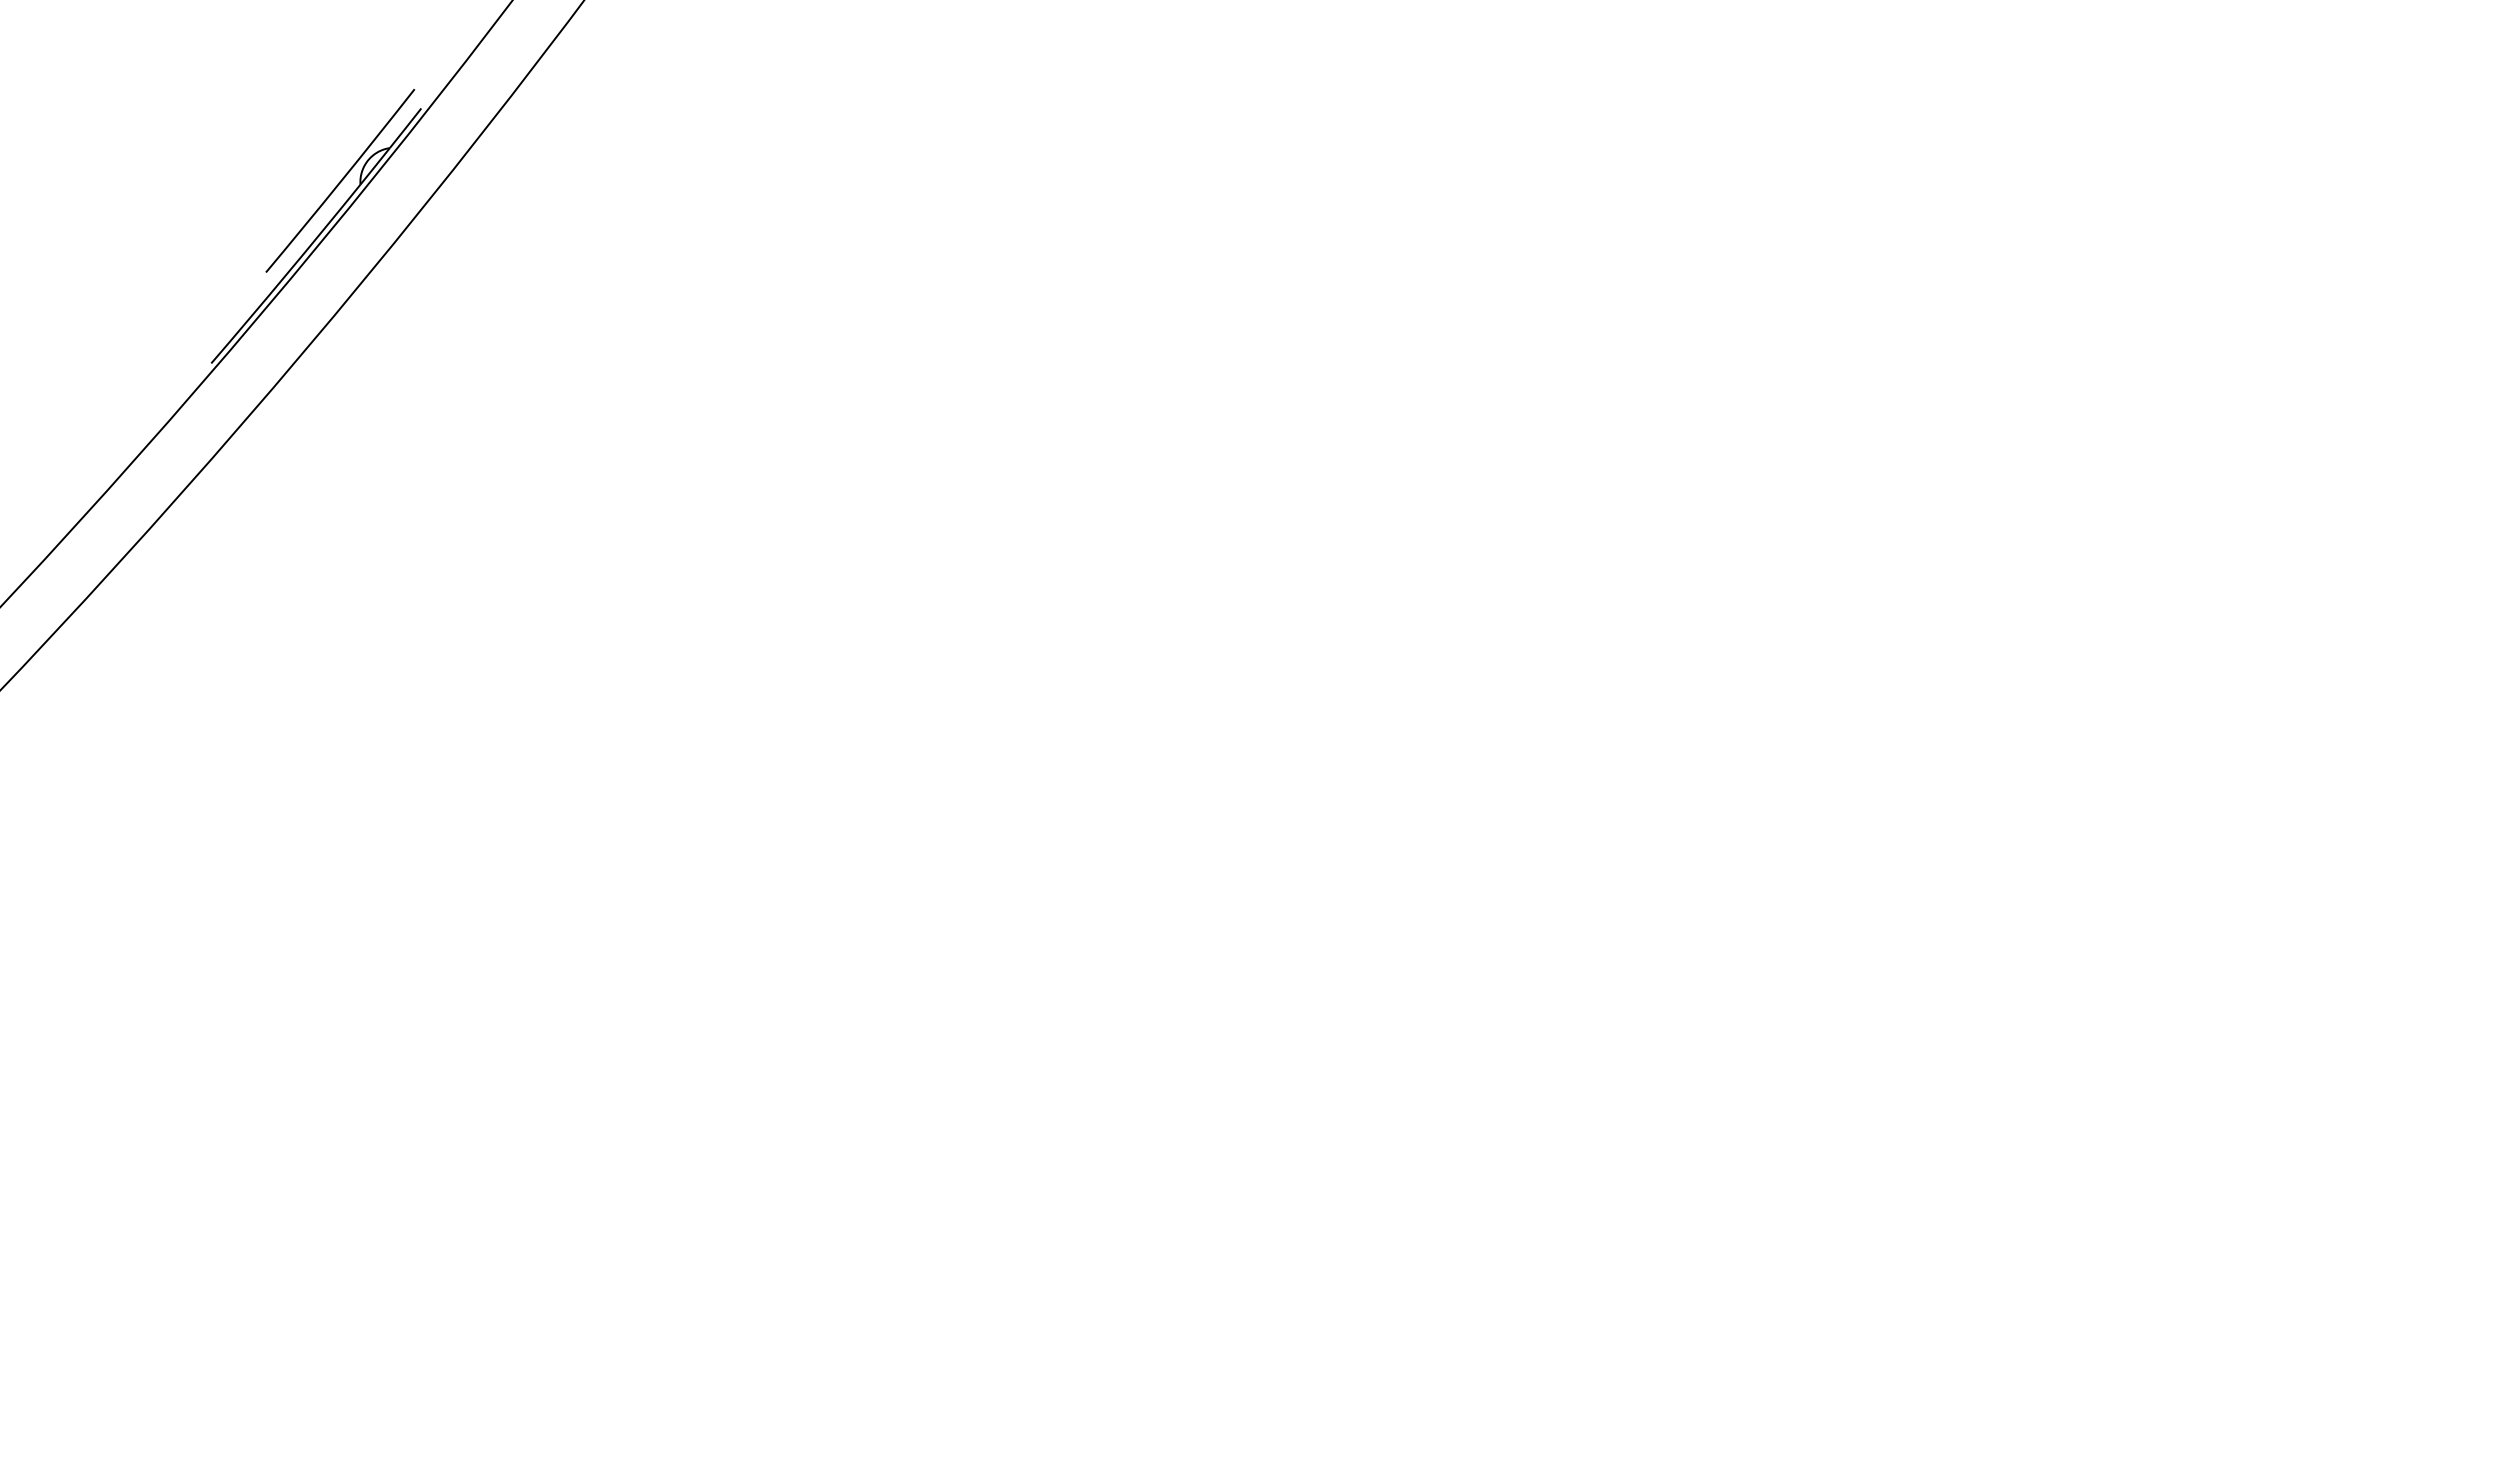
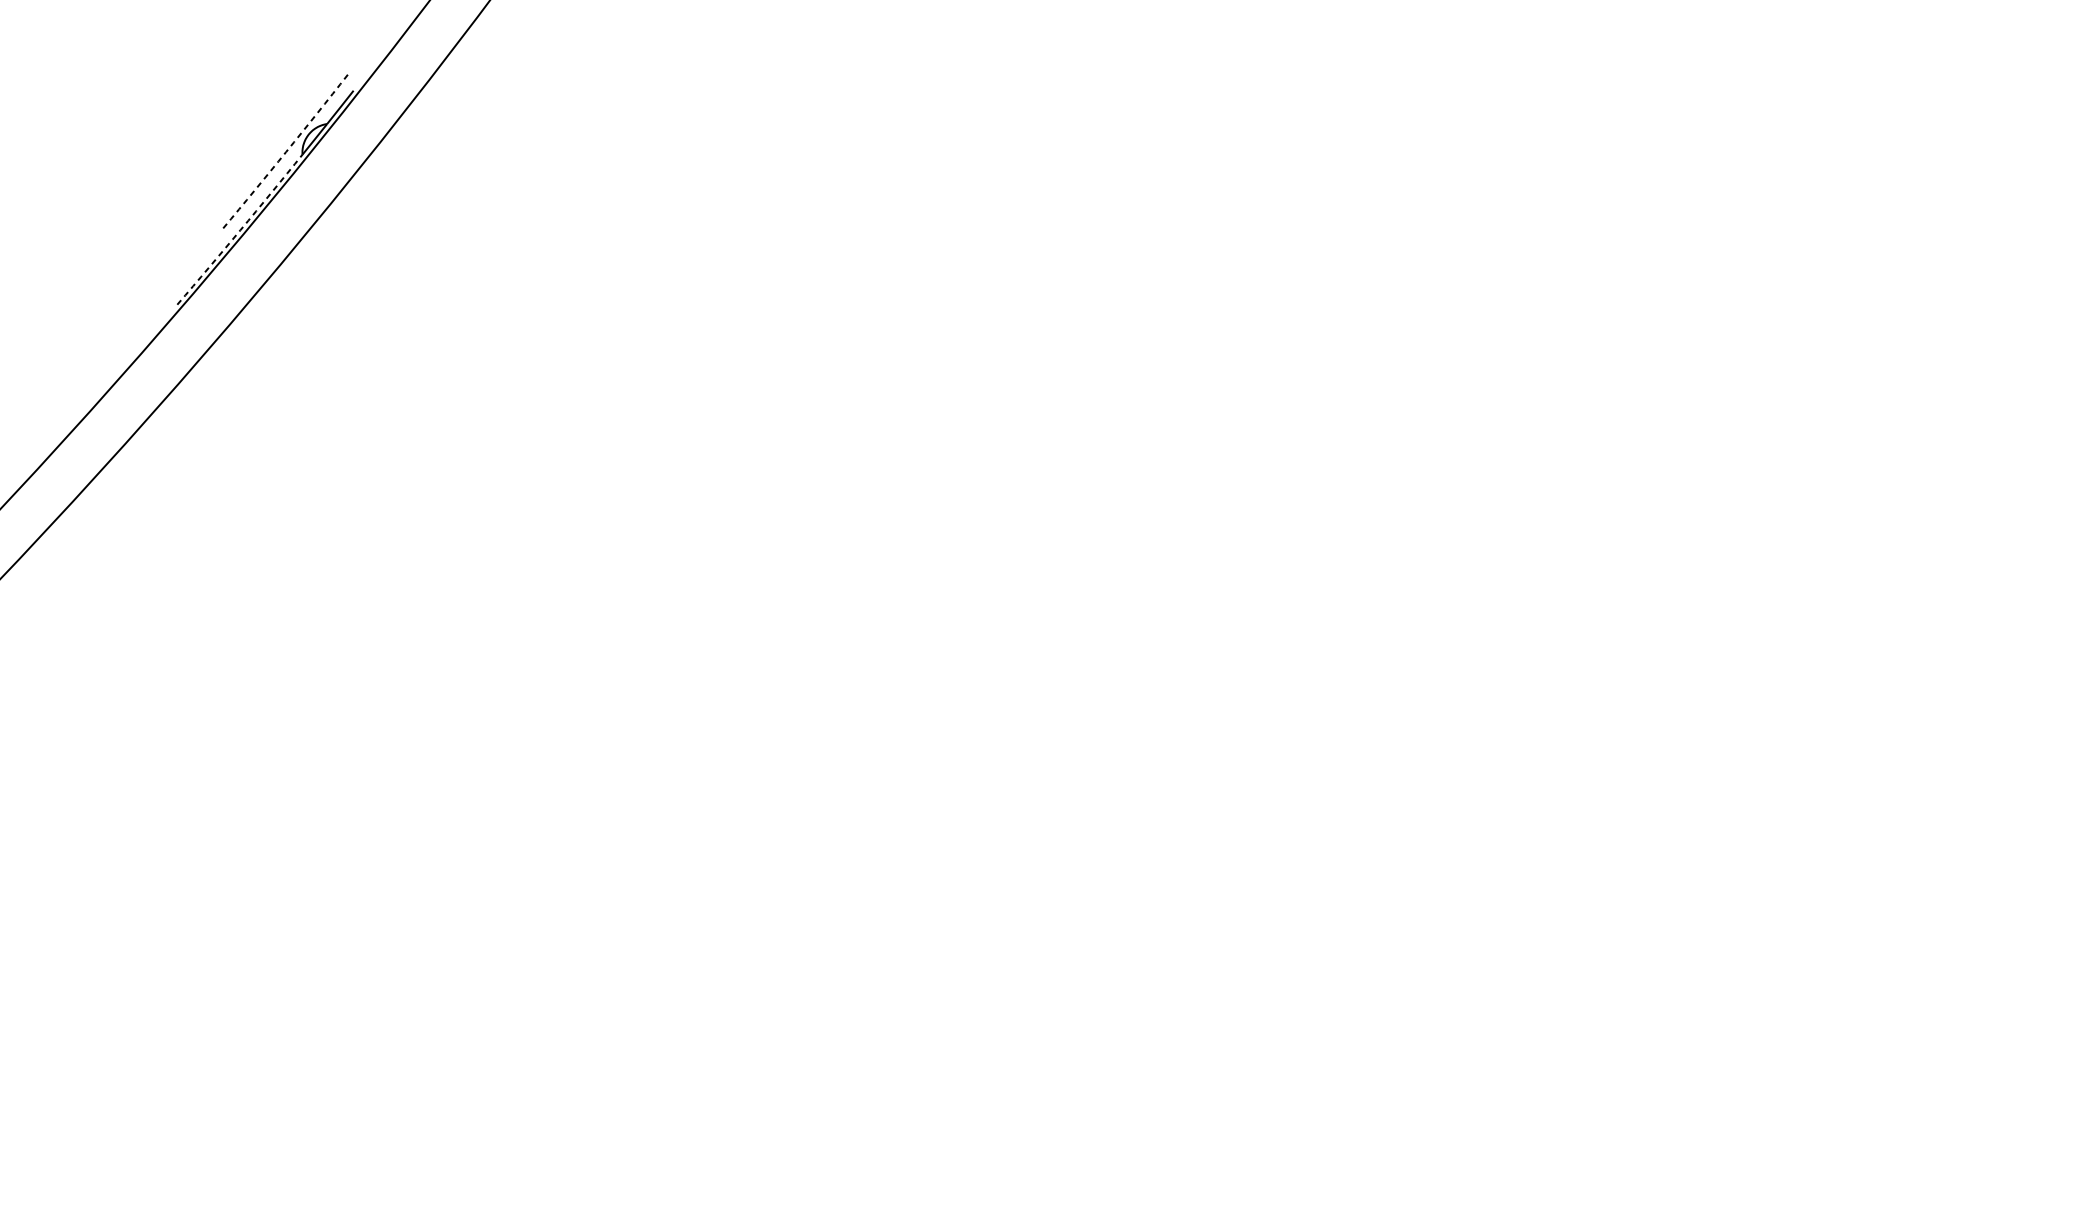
arc: (341, 181) -> (286, 152), solid -> dashed
arc: (286, 274) -> (240, 230), solid -> dashed

